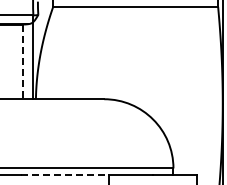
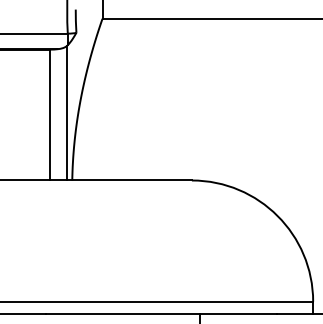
line: (23, 62) -> (50, 116), dashed -> solid
line: (65, 175) -> (124, 314), dashed -> solid

